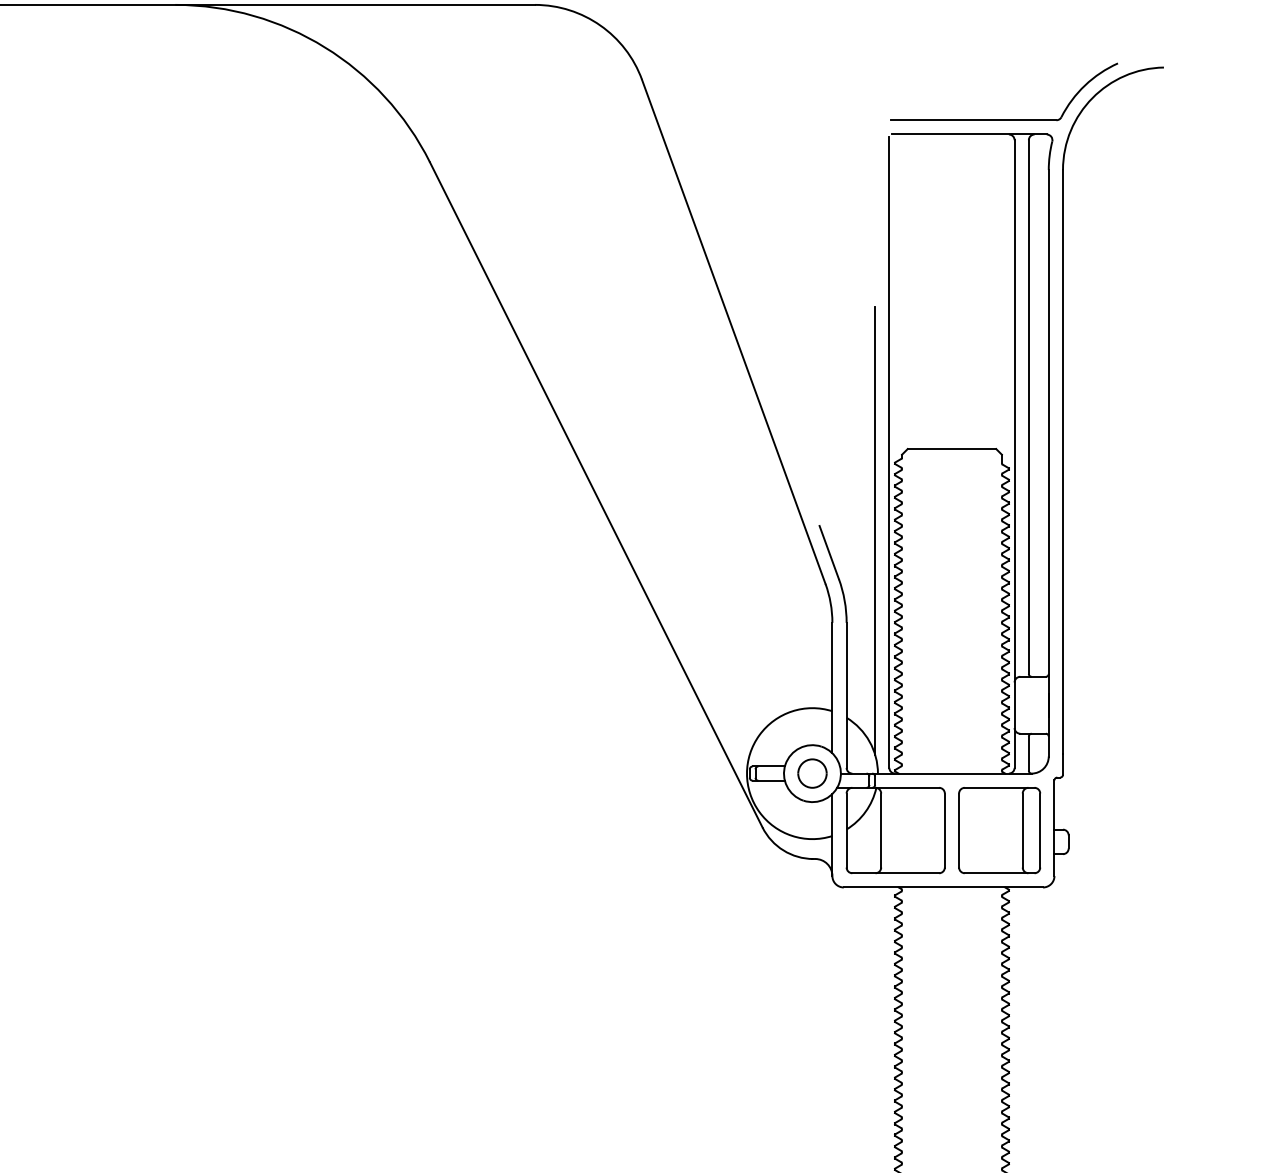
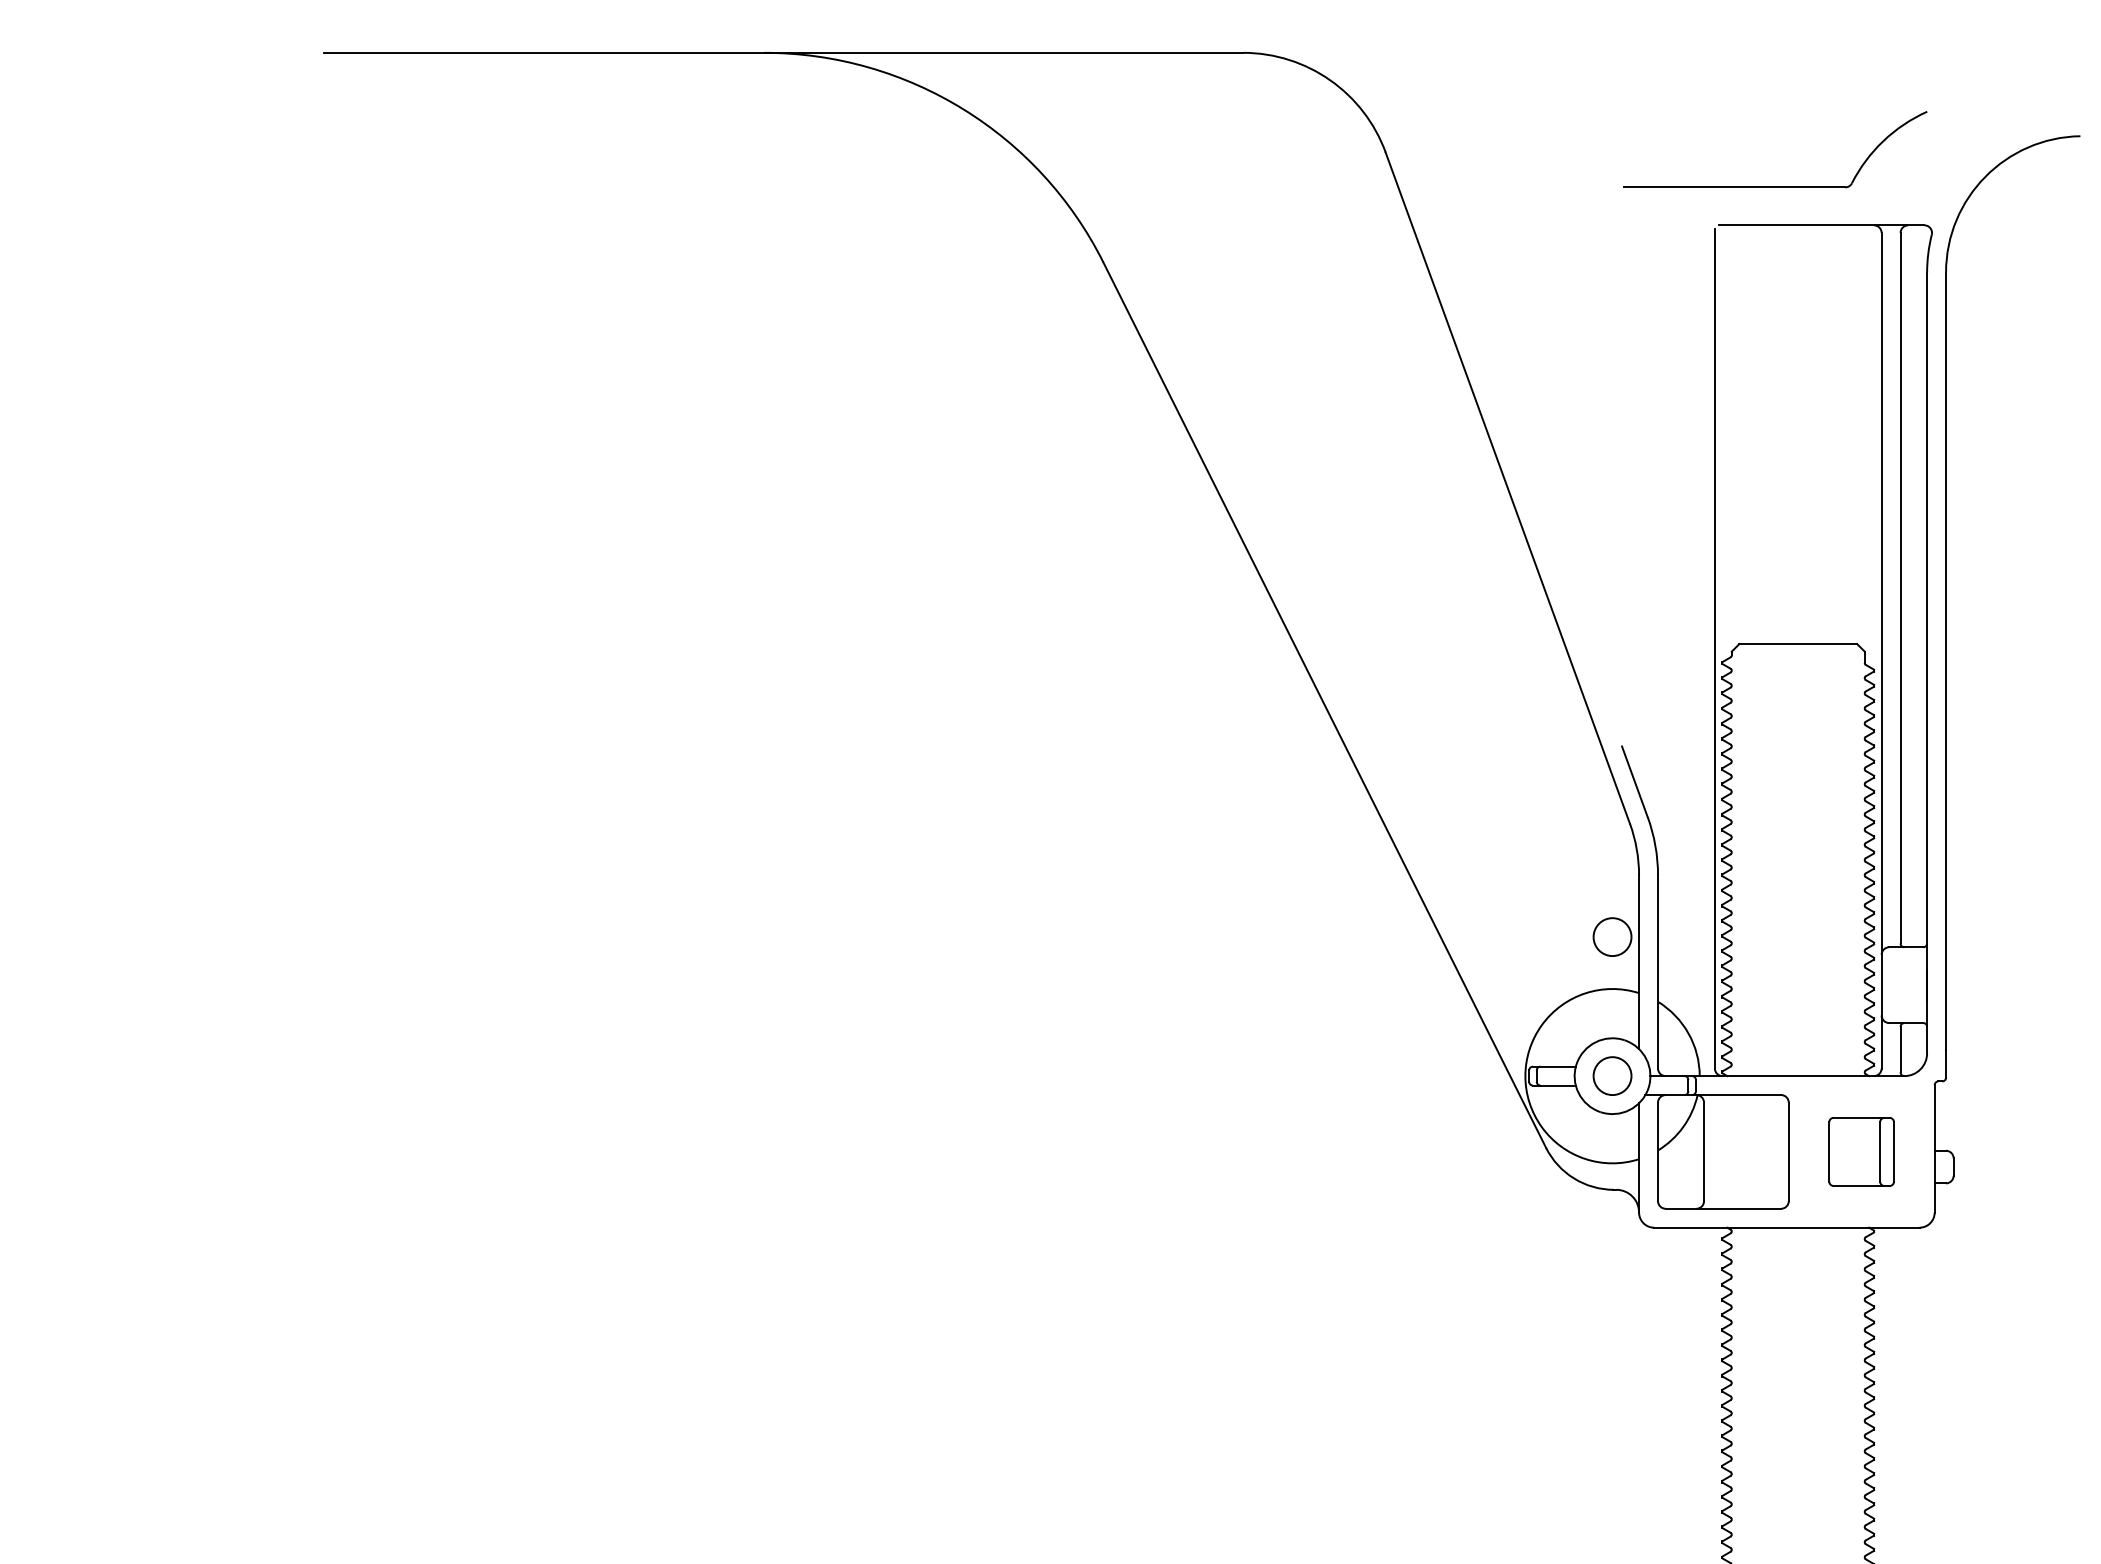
part: (1003, 119) -> (1775, 186), moved
line: (874, 530) -> (1695, 752), removed
part: (812, 668) -> (1612, 936), added
part: (999, 830) -> (1861, 1151), size x0.6

